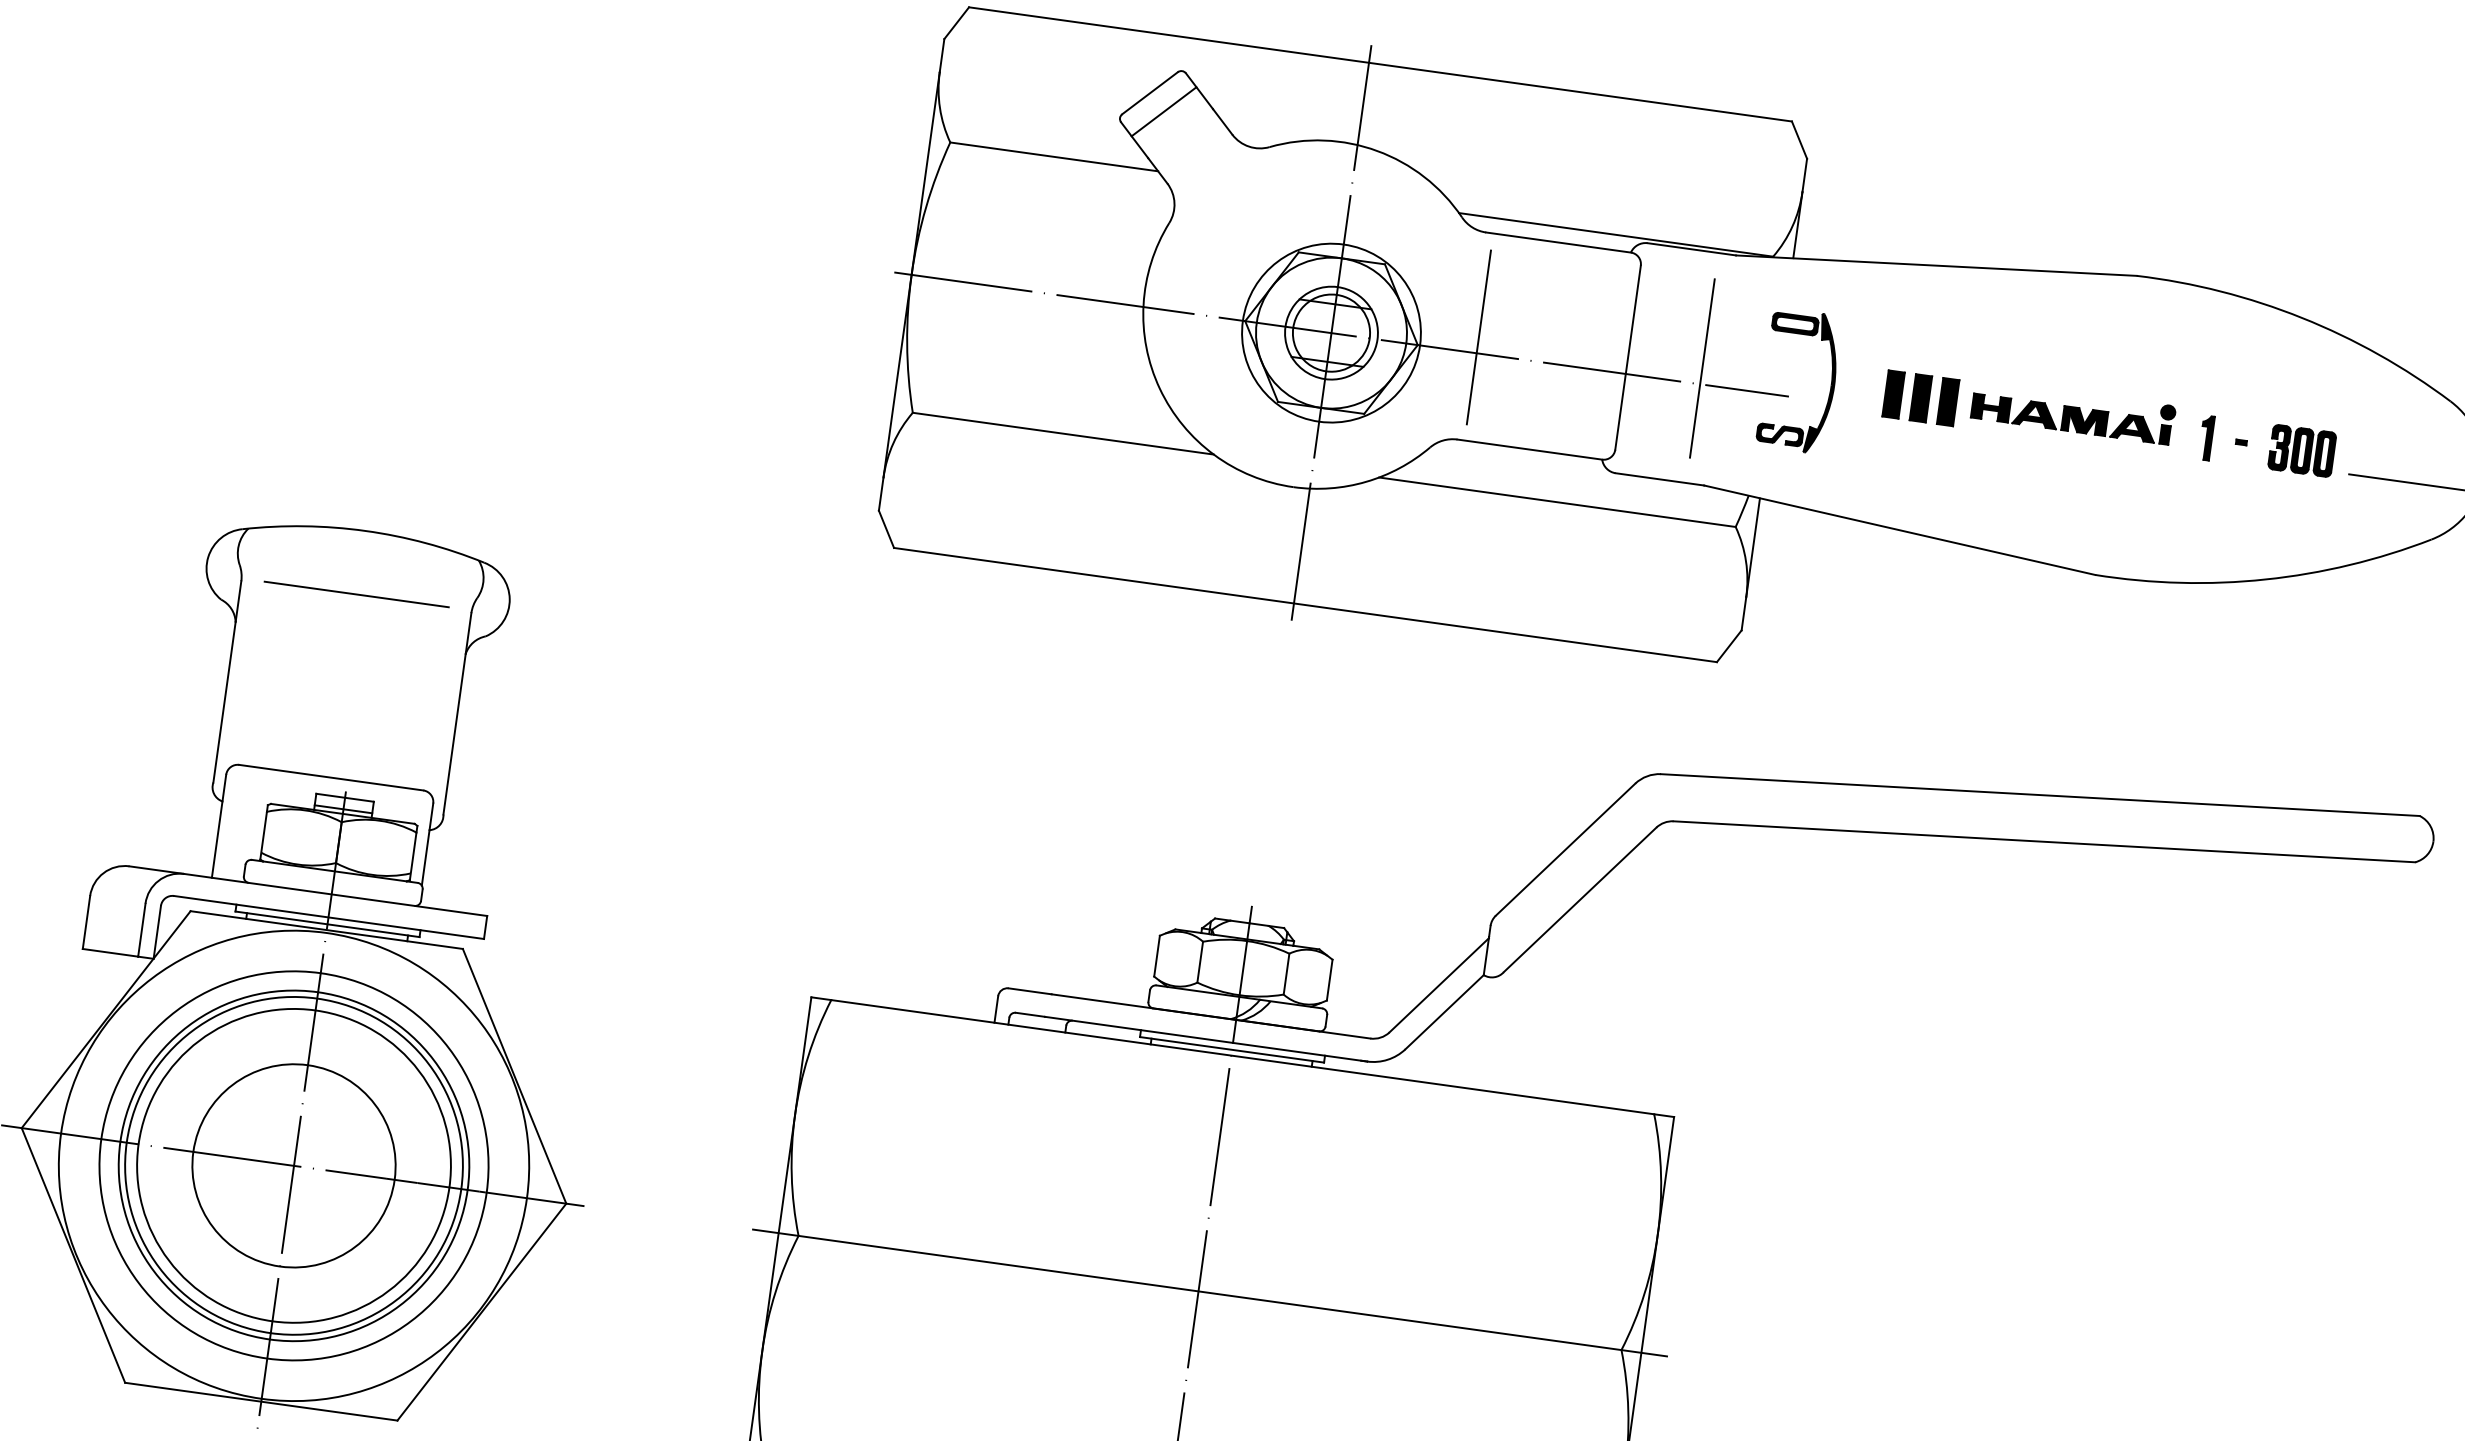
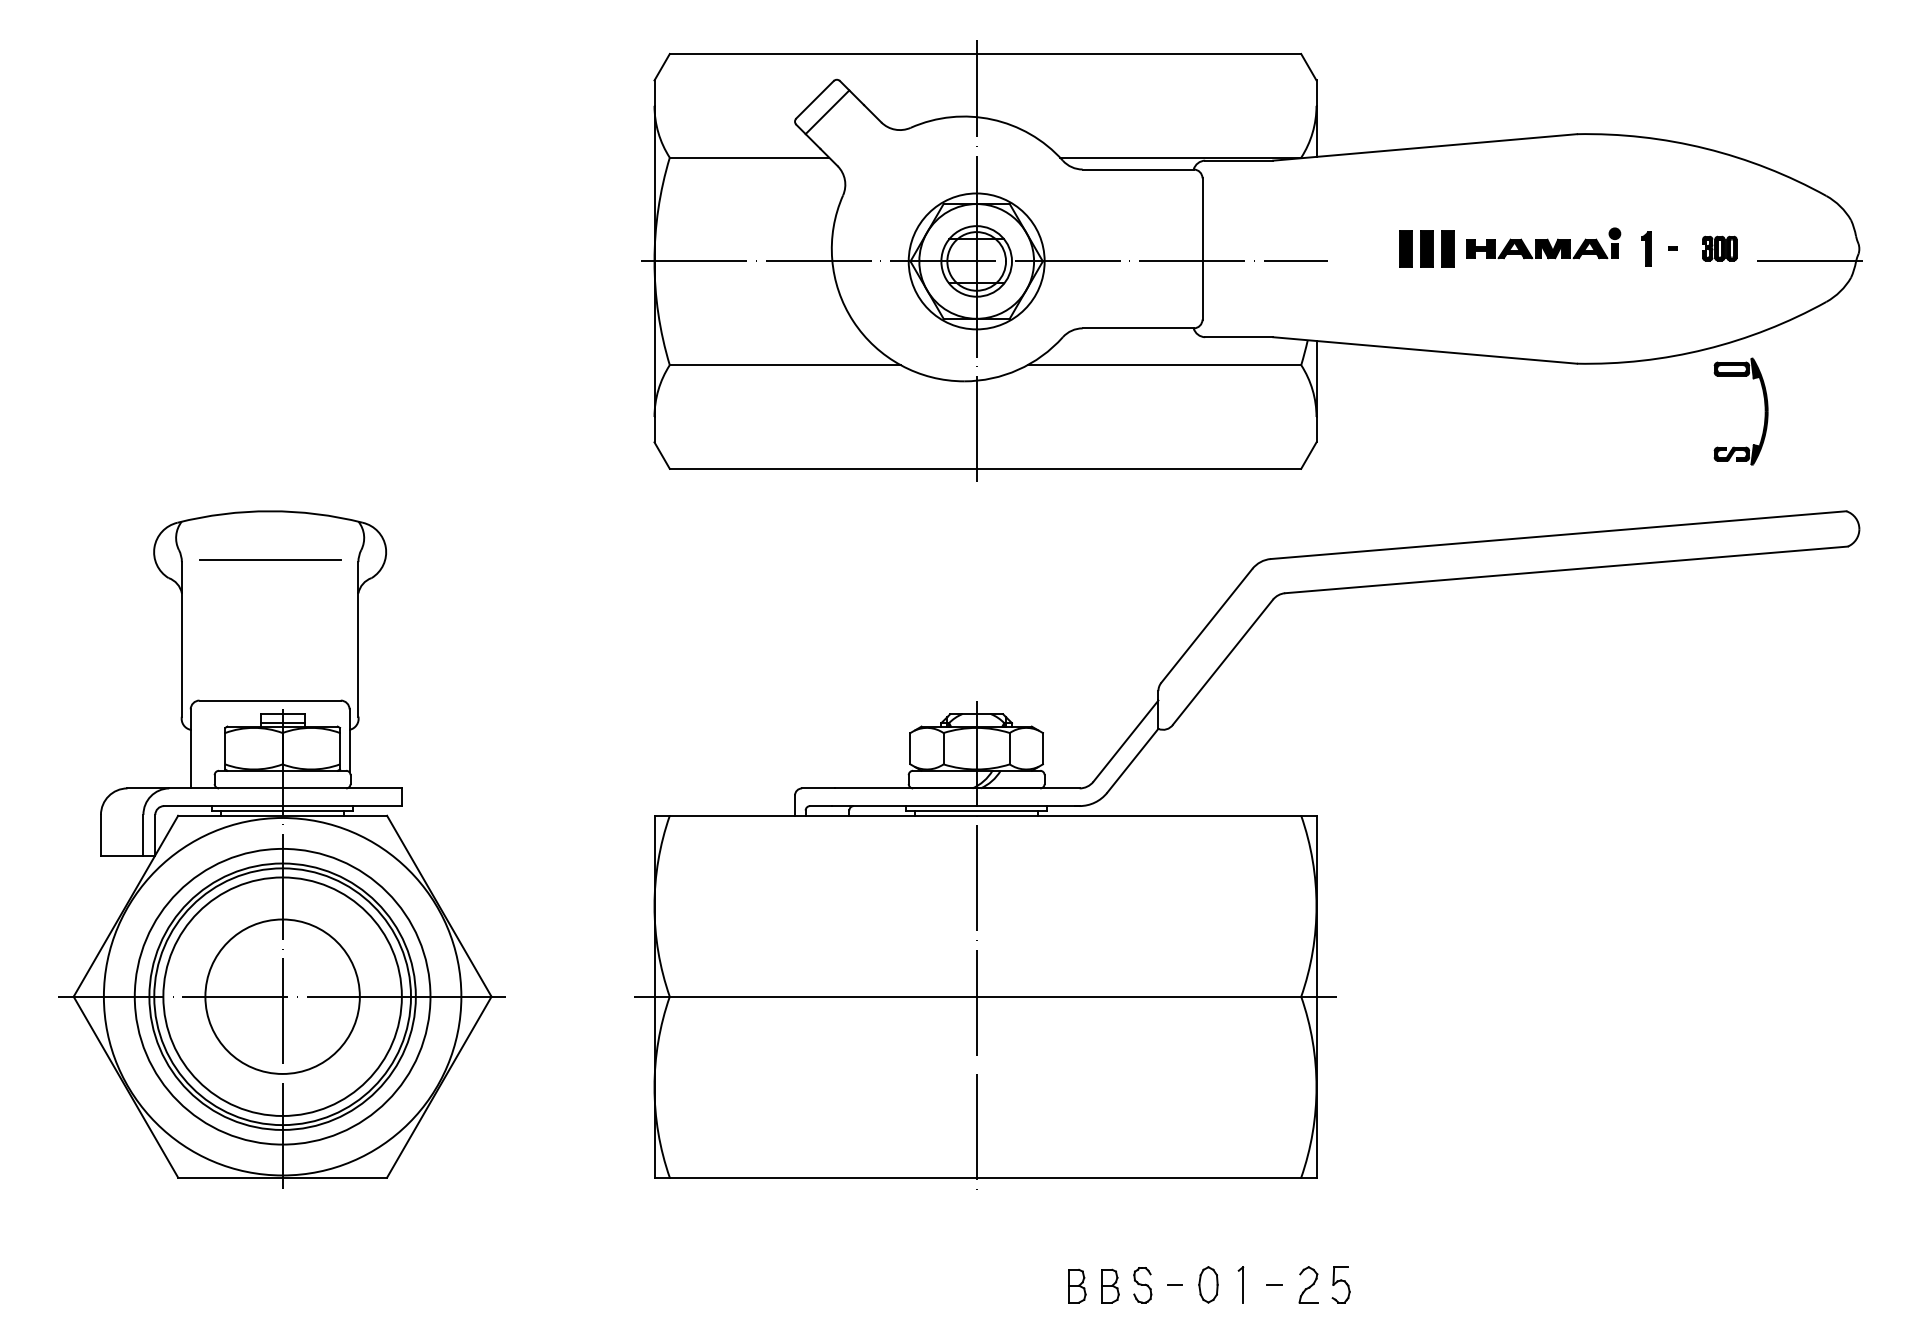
line: (1479, 336) -> (1088, 248), removed
line: (1702, 367) -> (1259, 248), removed
part: (1830, 385) -> (1764, 411), moved
part: (2301, 450) -> (1719, 248), size x0.7

